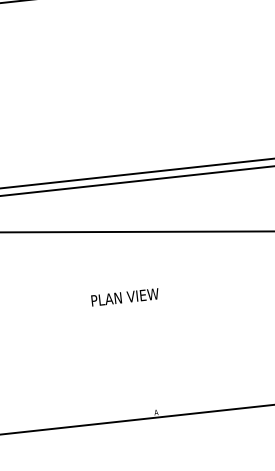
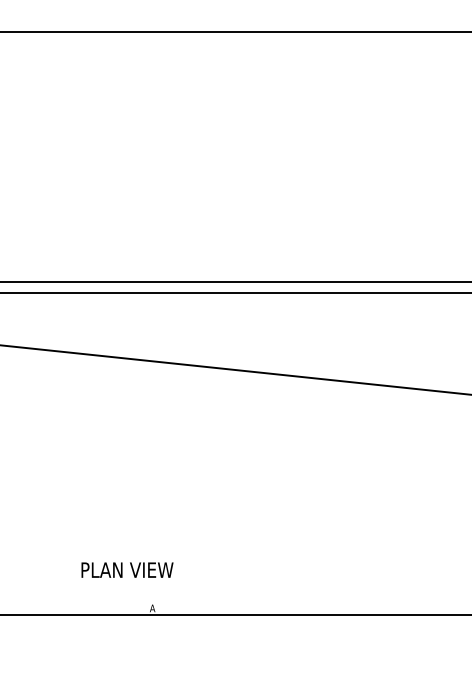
text: (125, 296) -> (127, 569), moved

